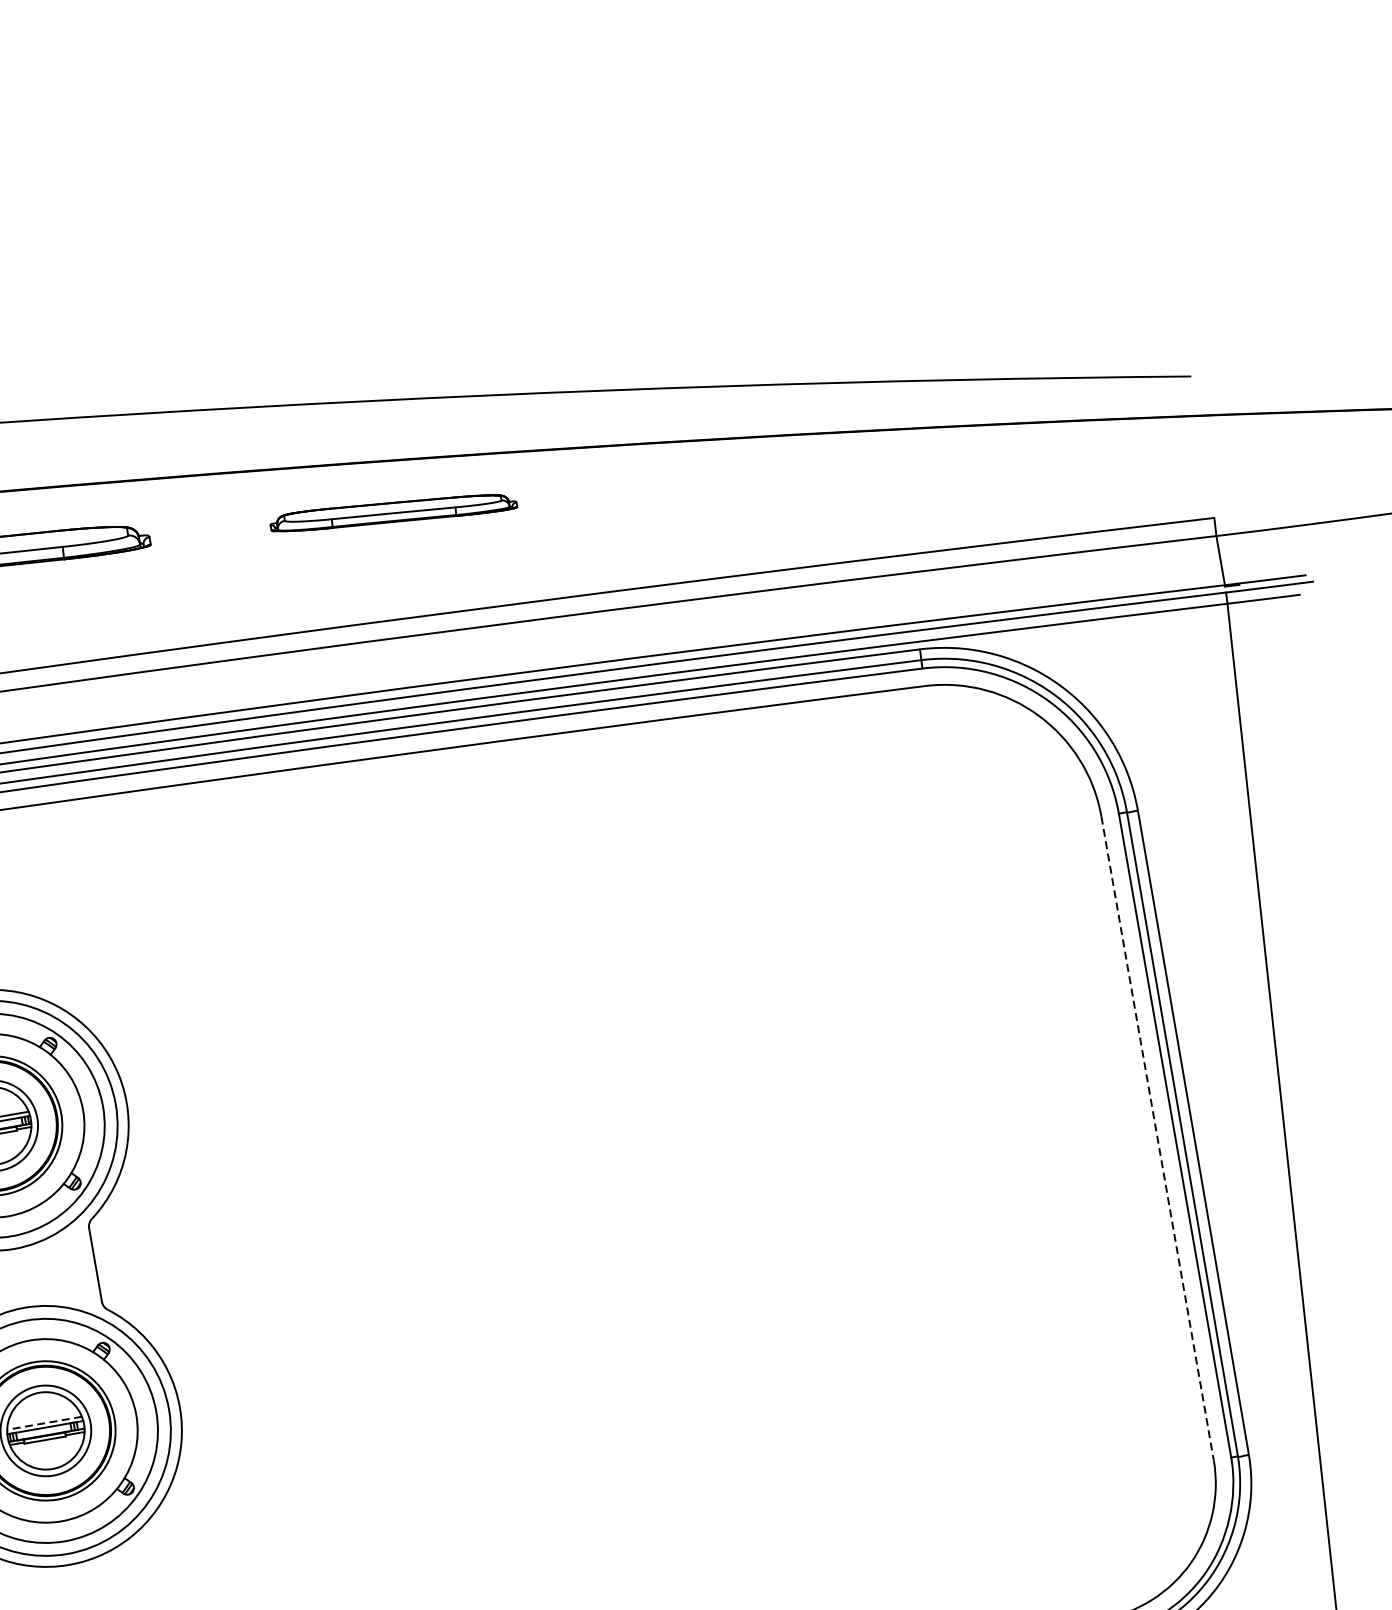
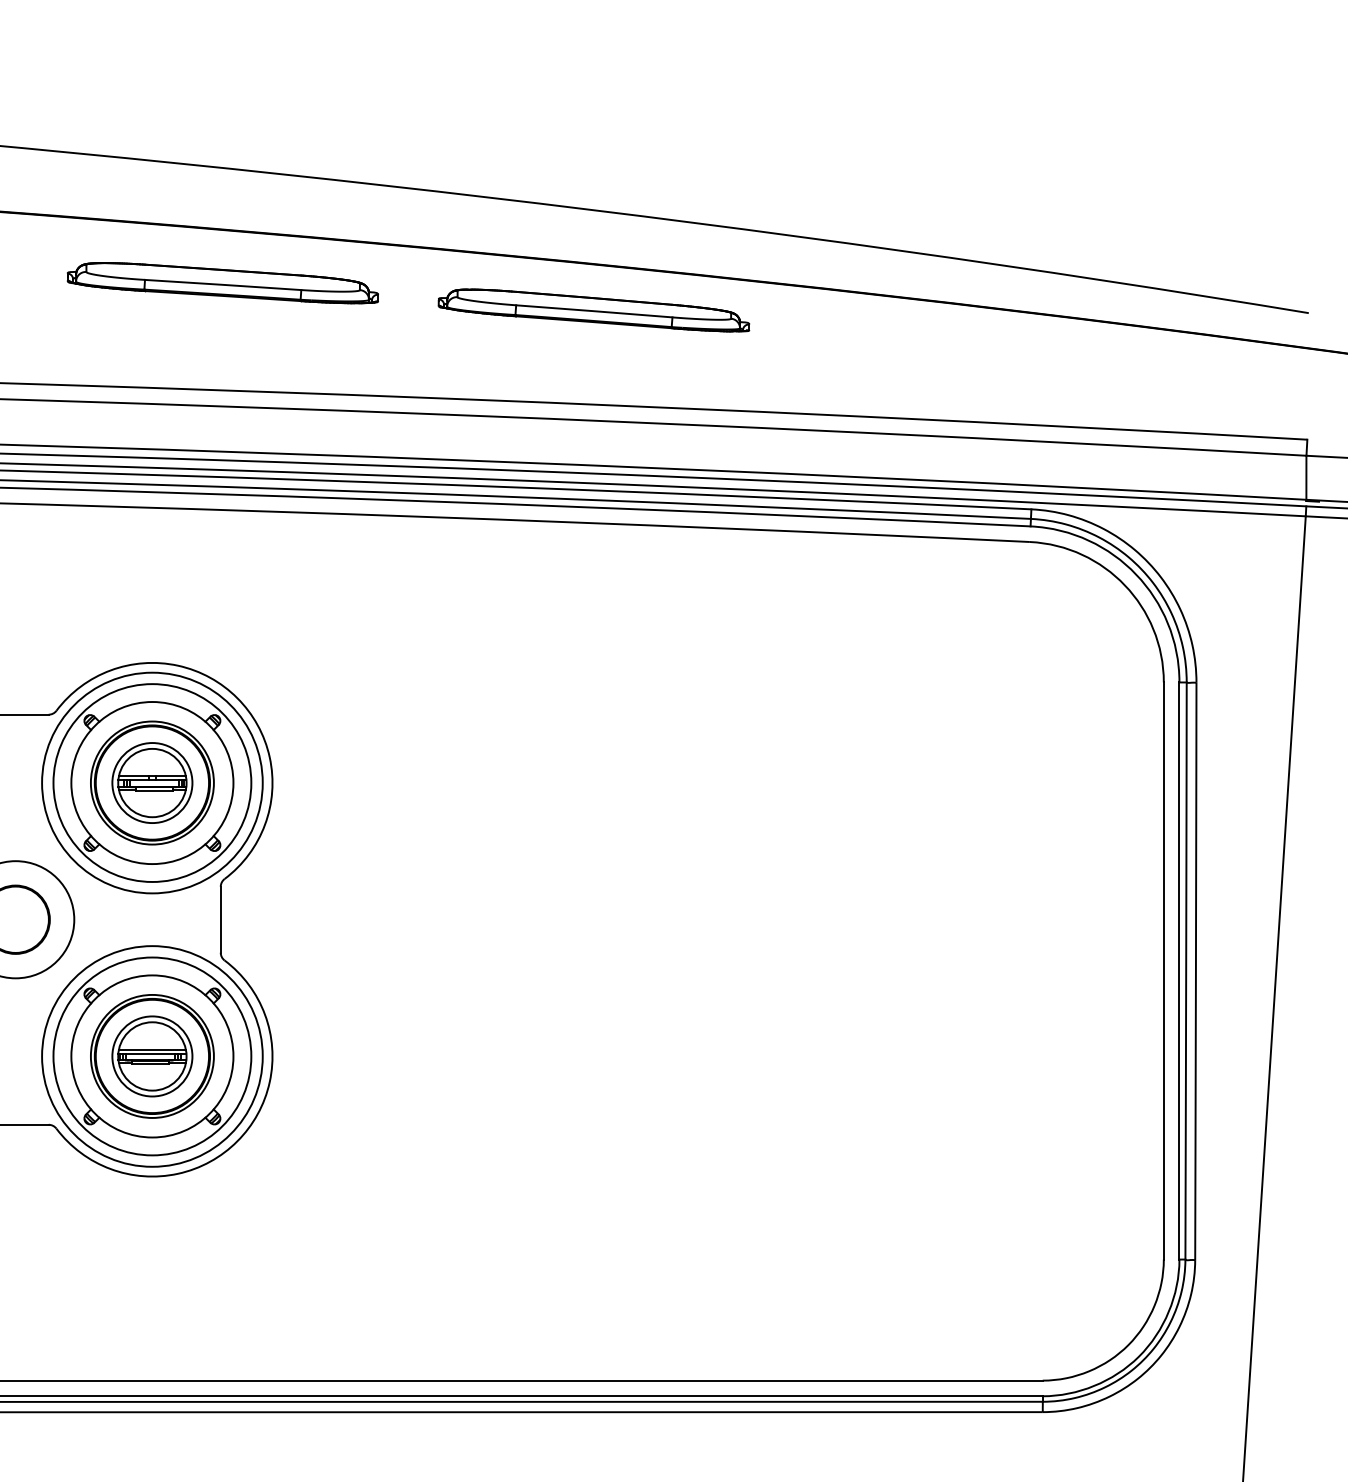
part: (392, 512) -> (593, 310), size x1.43
line: (1157, 1139) -> (1163, 971), dashed -> solid
line: (43, 1423) -> (151, 1049), dashed -> solid

